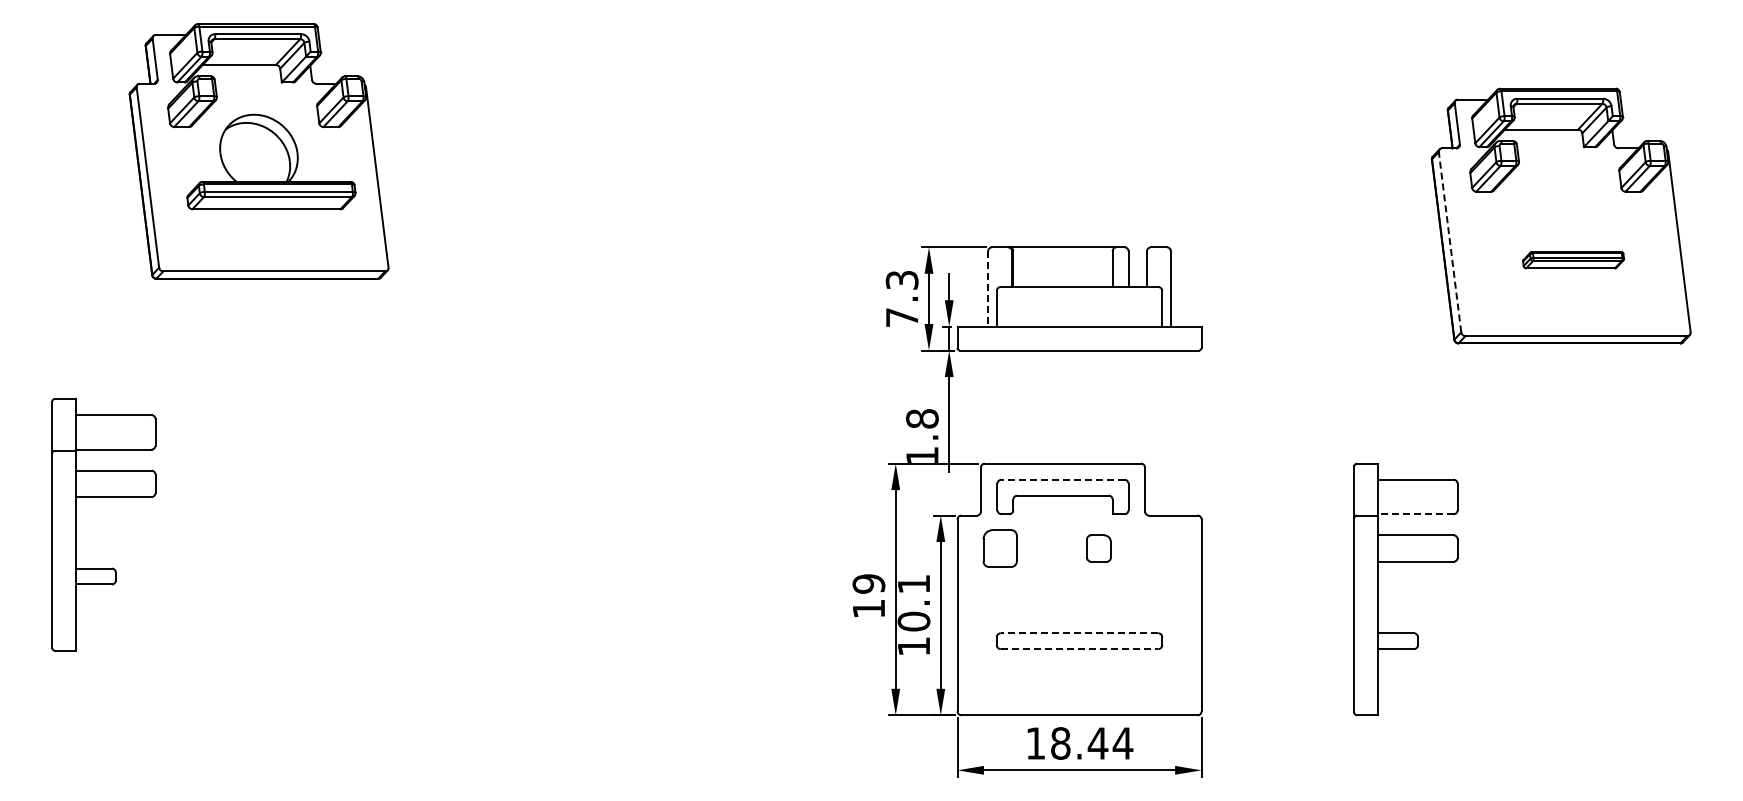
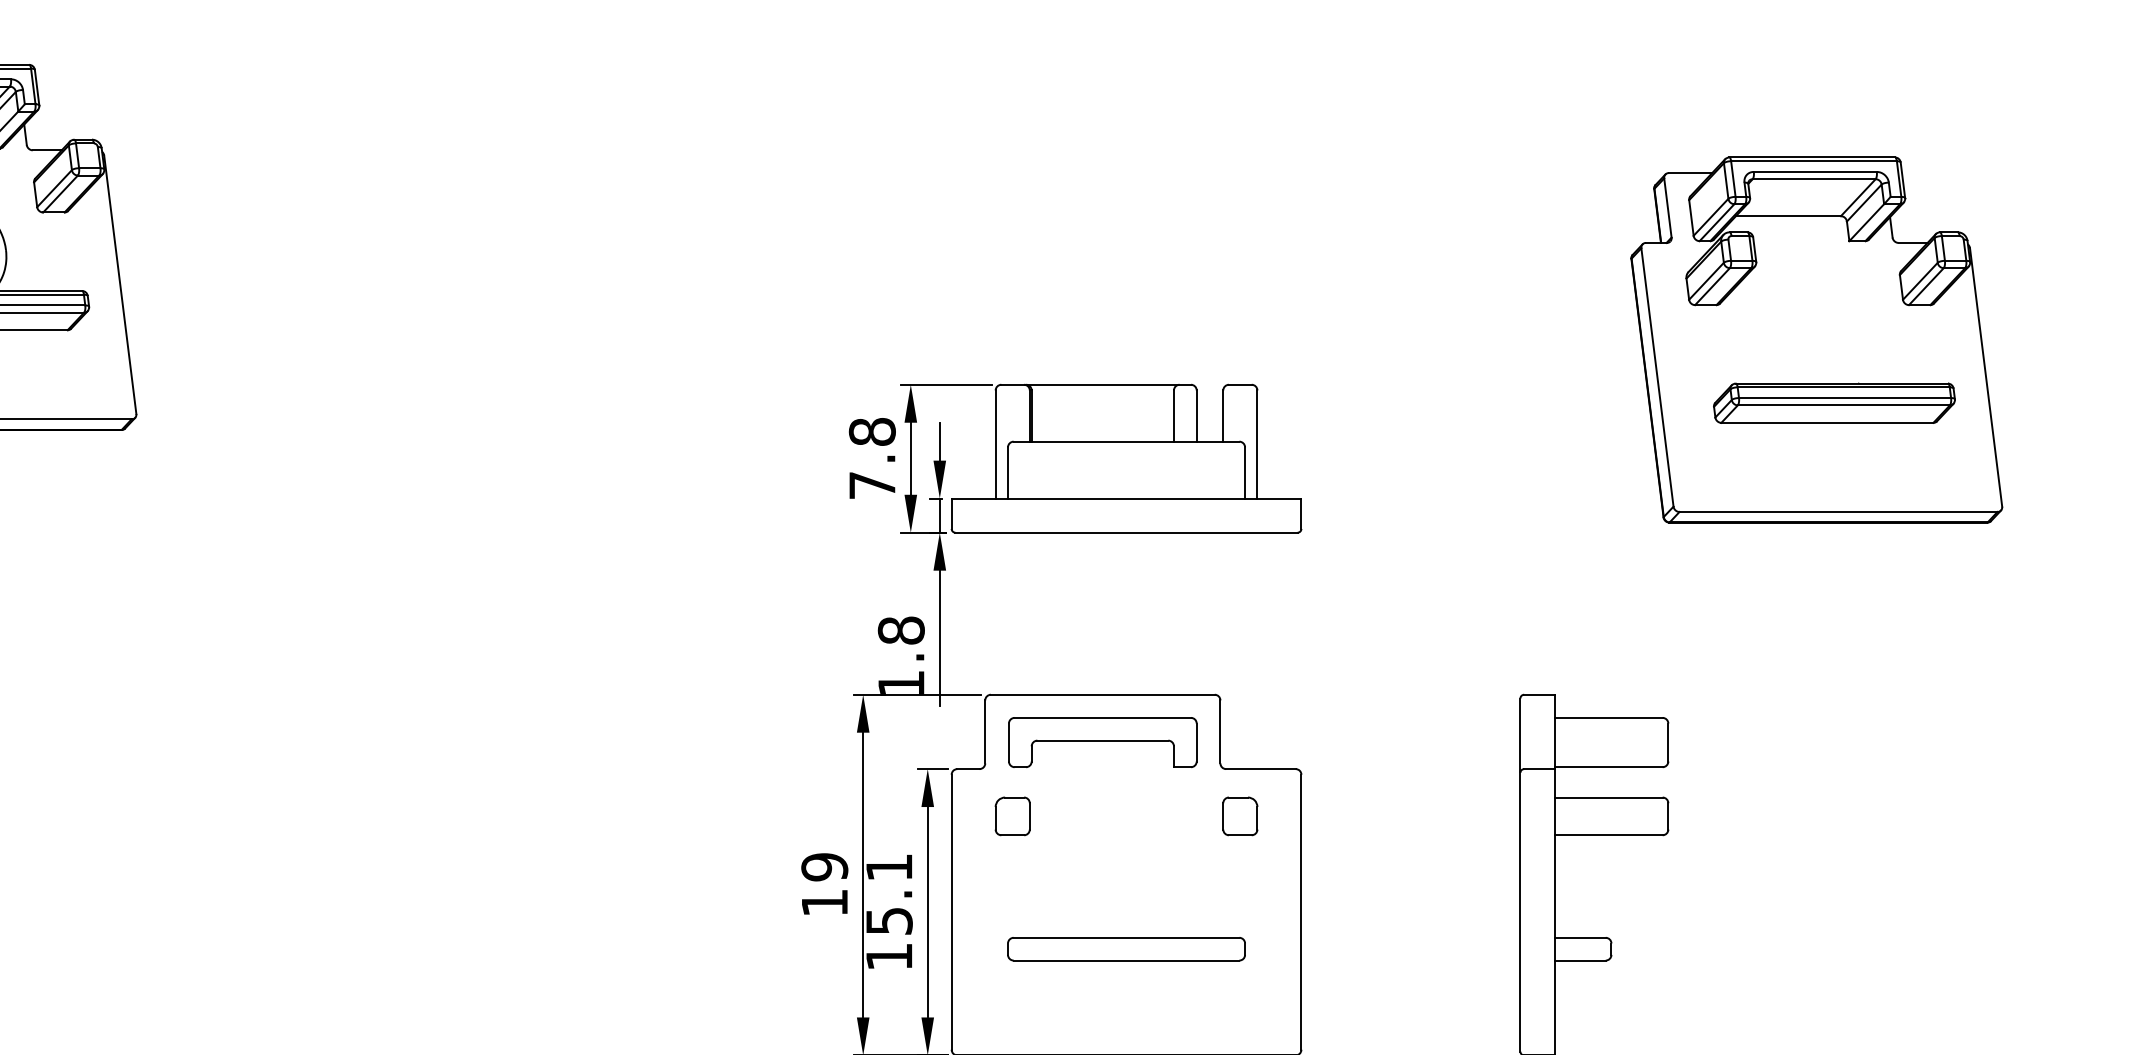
line: (1450, 242) -> (1658, 377), dashed -> solid
part: (1573, 259) -> (1834, 402), size x1.67
text: (901, 279) -> (871, 430), 7.3 -> 7.8
line: (988, 289) -> (996, 445), dashed -> solid
line: (1063, 479) -> (1103, 717), dashed -> solid
line: (1415, 514) -> (1607, 767), dashed -> solid
part: (999, 548) -> (1011, 816), size x0.71
part: (1098, 548) -> (1239, 816), moved
text: (913, 621) -> (888, 920), 10.1 -> 15.1
line: (1079, 633) -> (1126, 938), dashed -> solid
line: (1079, 649) -> (1126, 961), dashed -> solid

